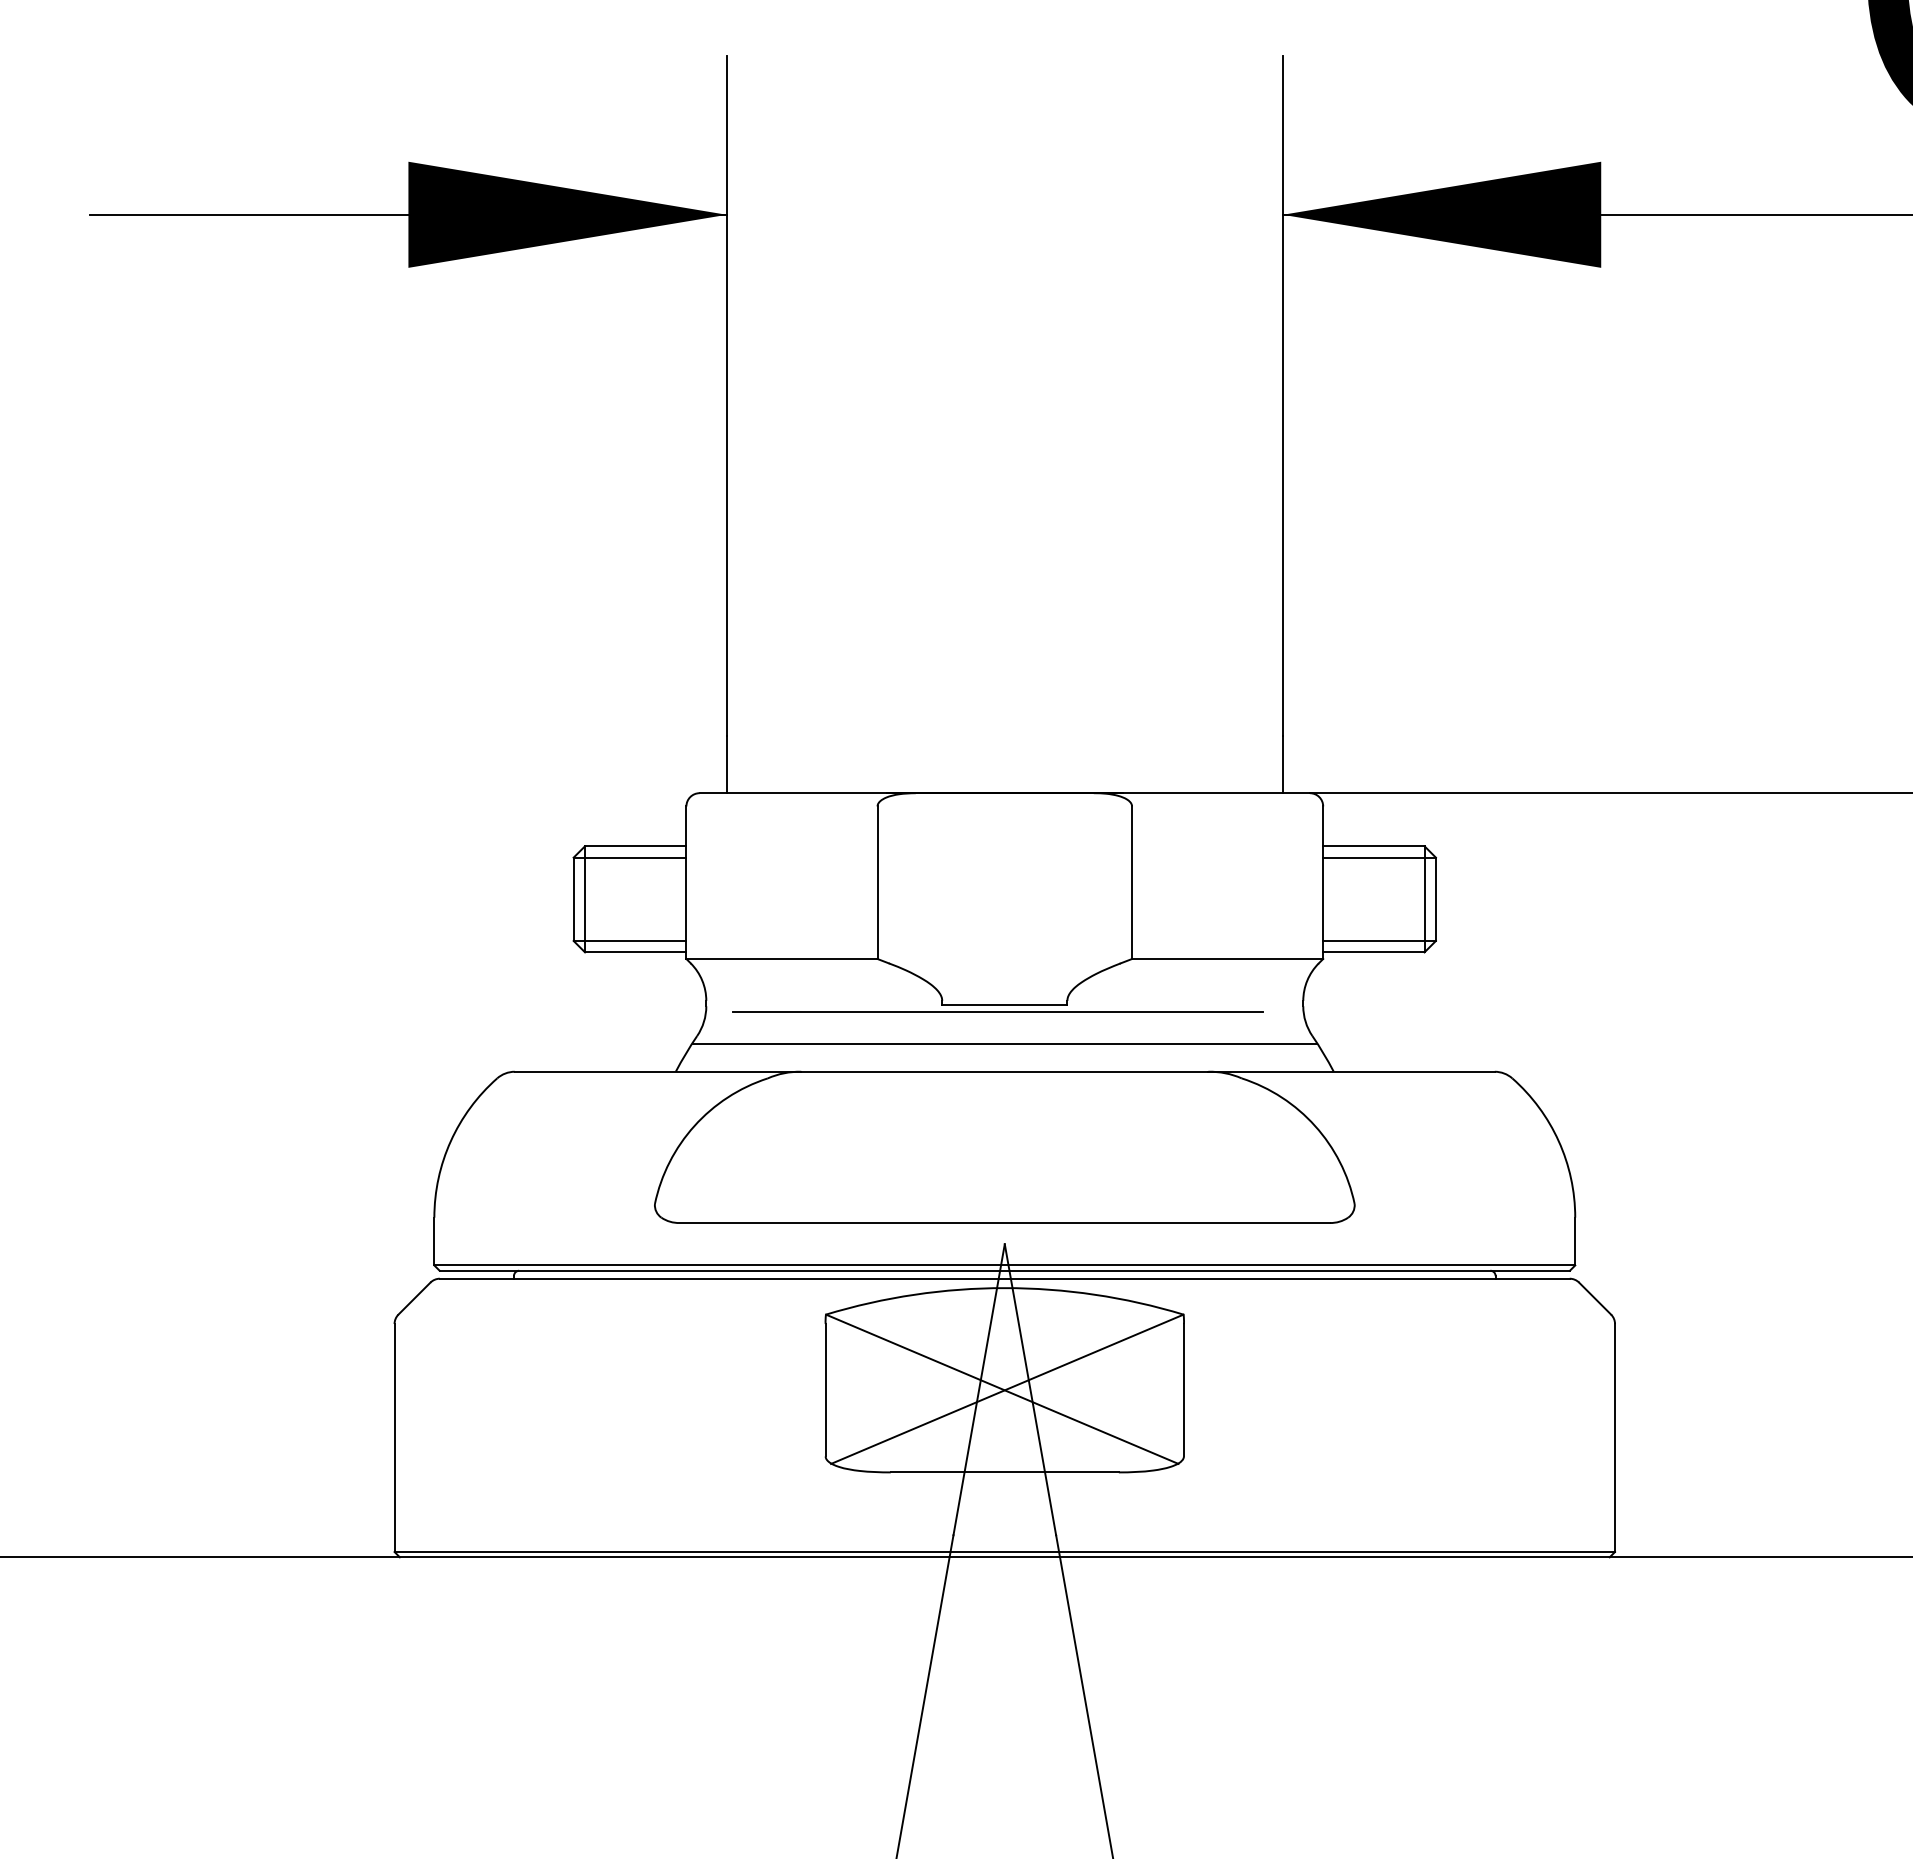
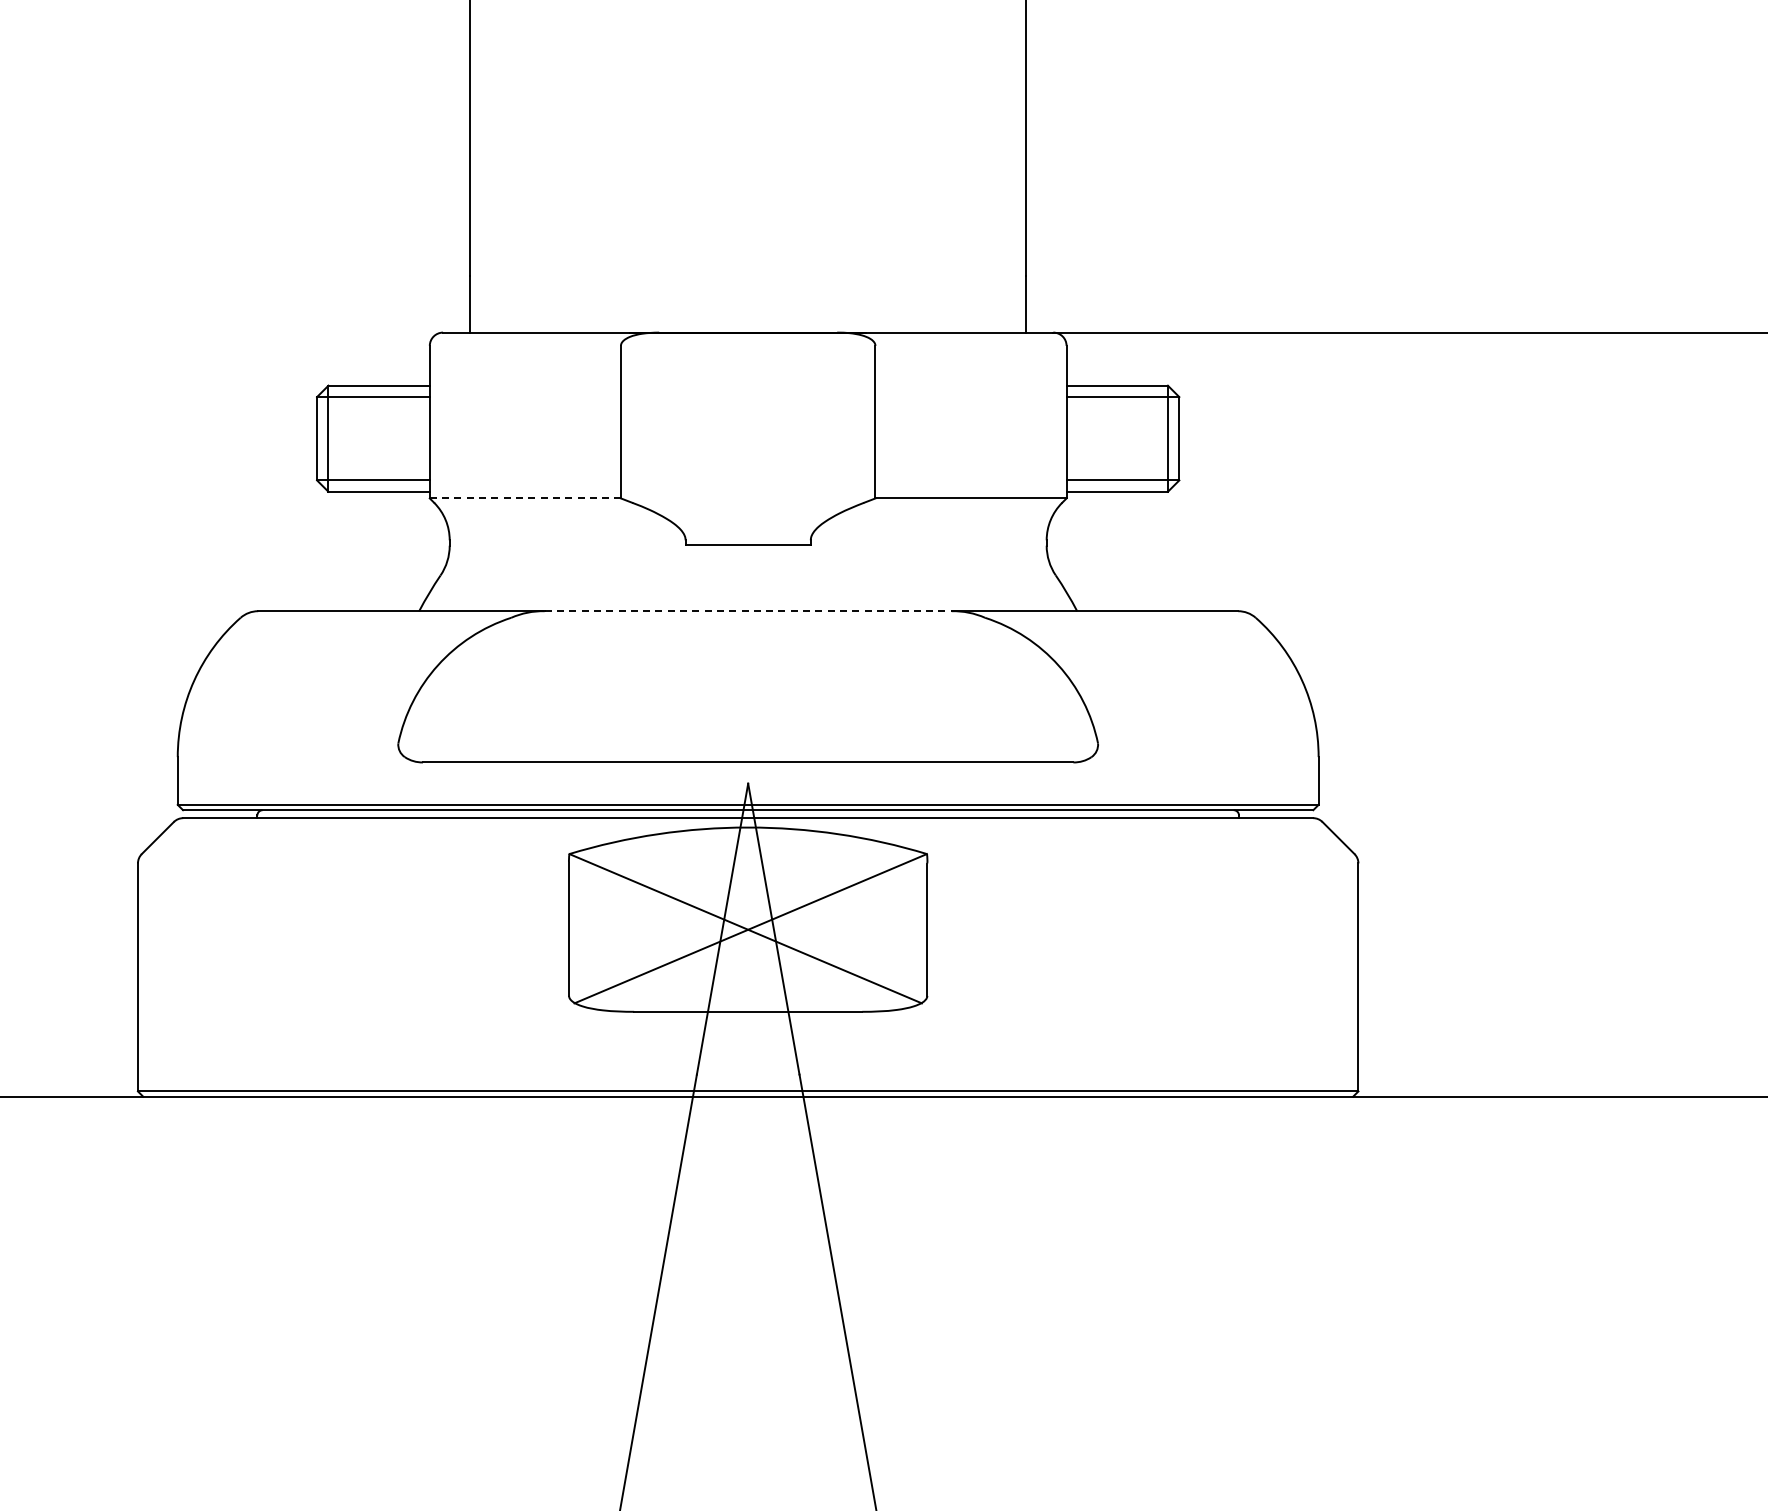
line: (781, 959) -> (524, 498), solid -> dashed
line: (998, 1012) -> (741, 551), removed
line: (1004, 1043) -> (747, 582), removed
line: (1004, 1071) -> (747, 610), solid -> dashed

